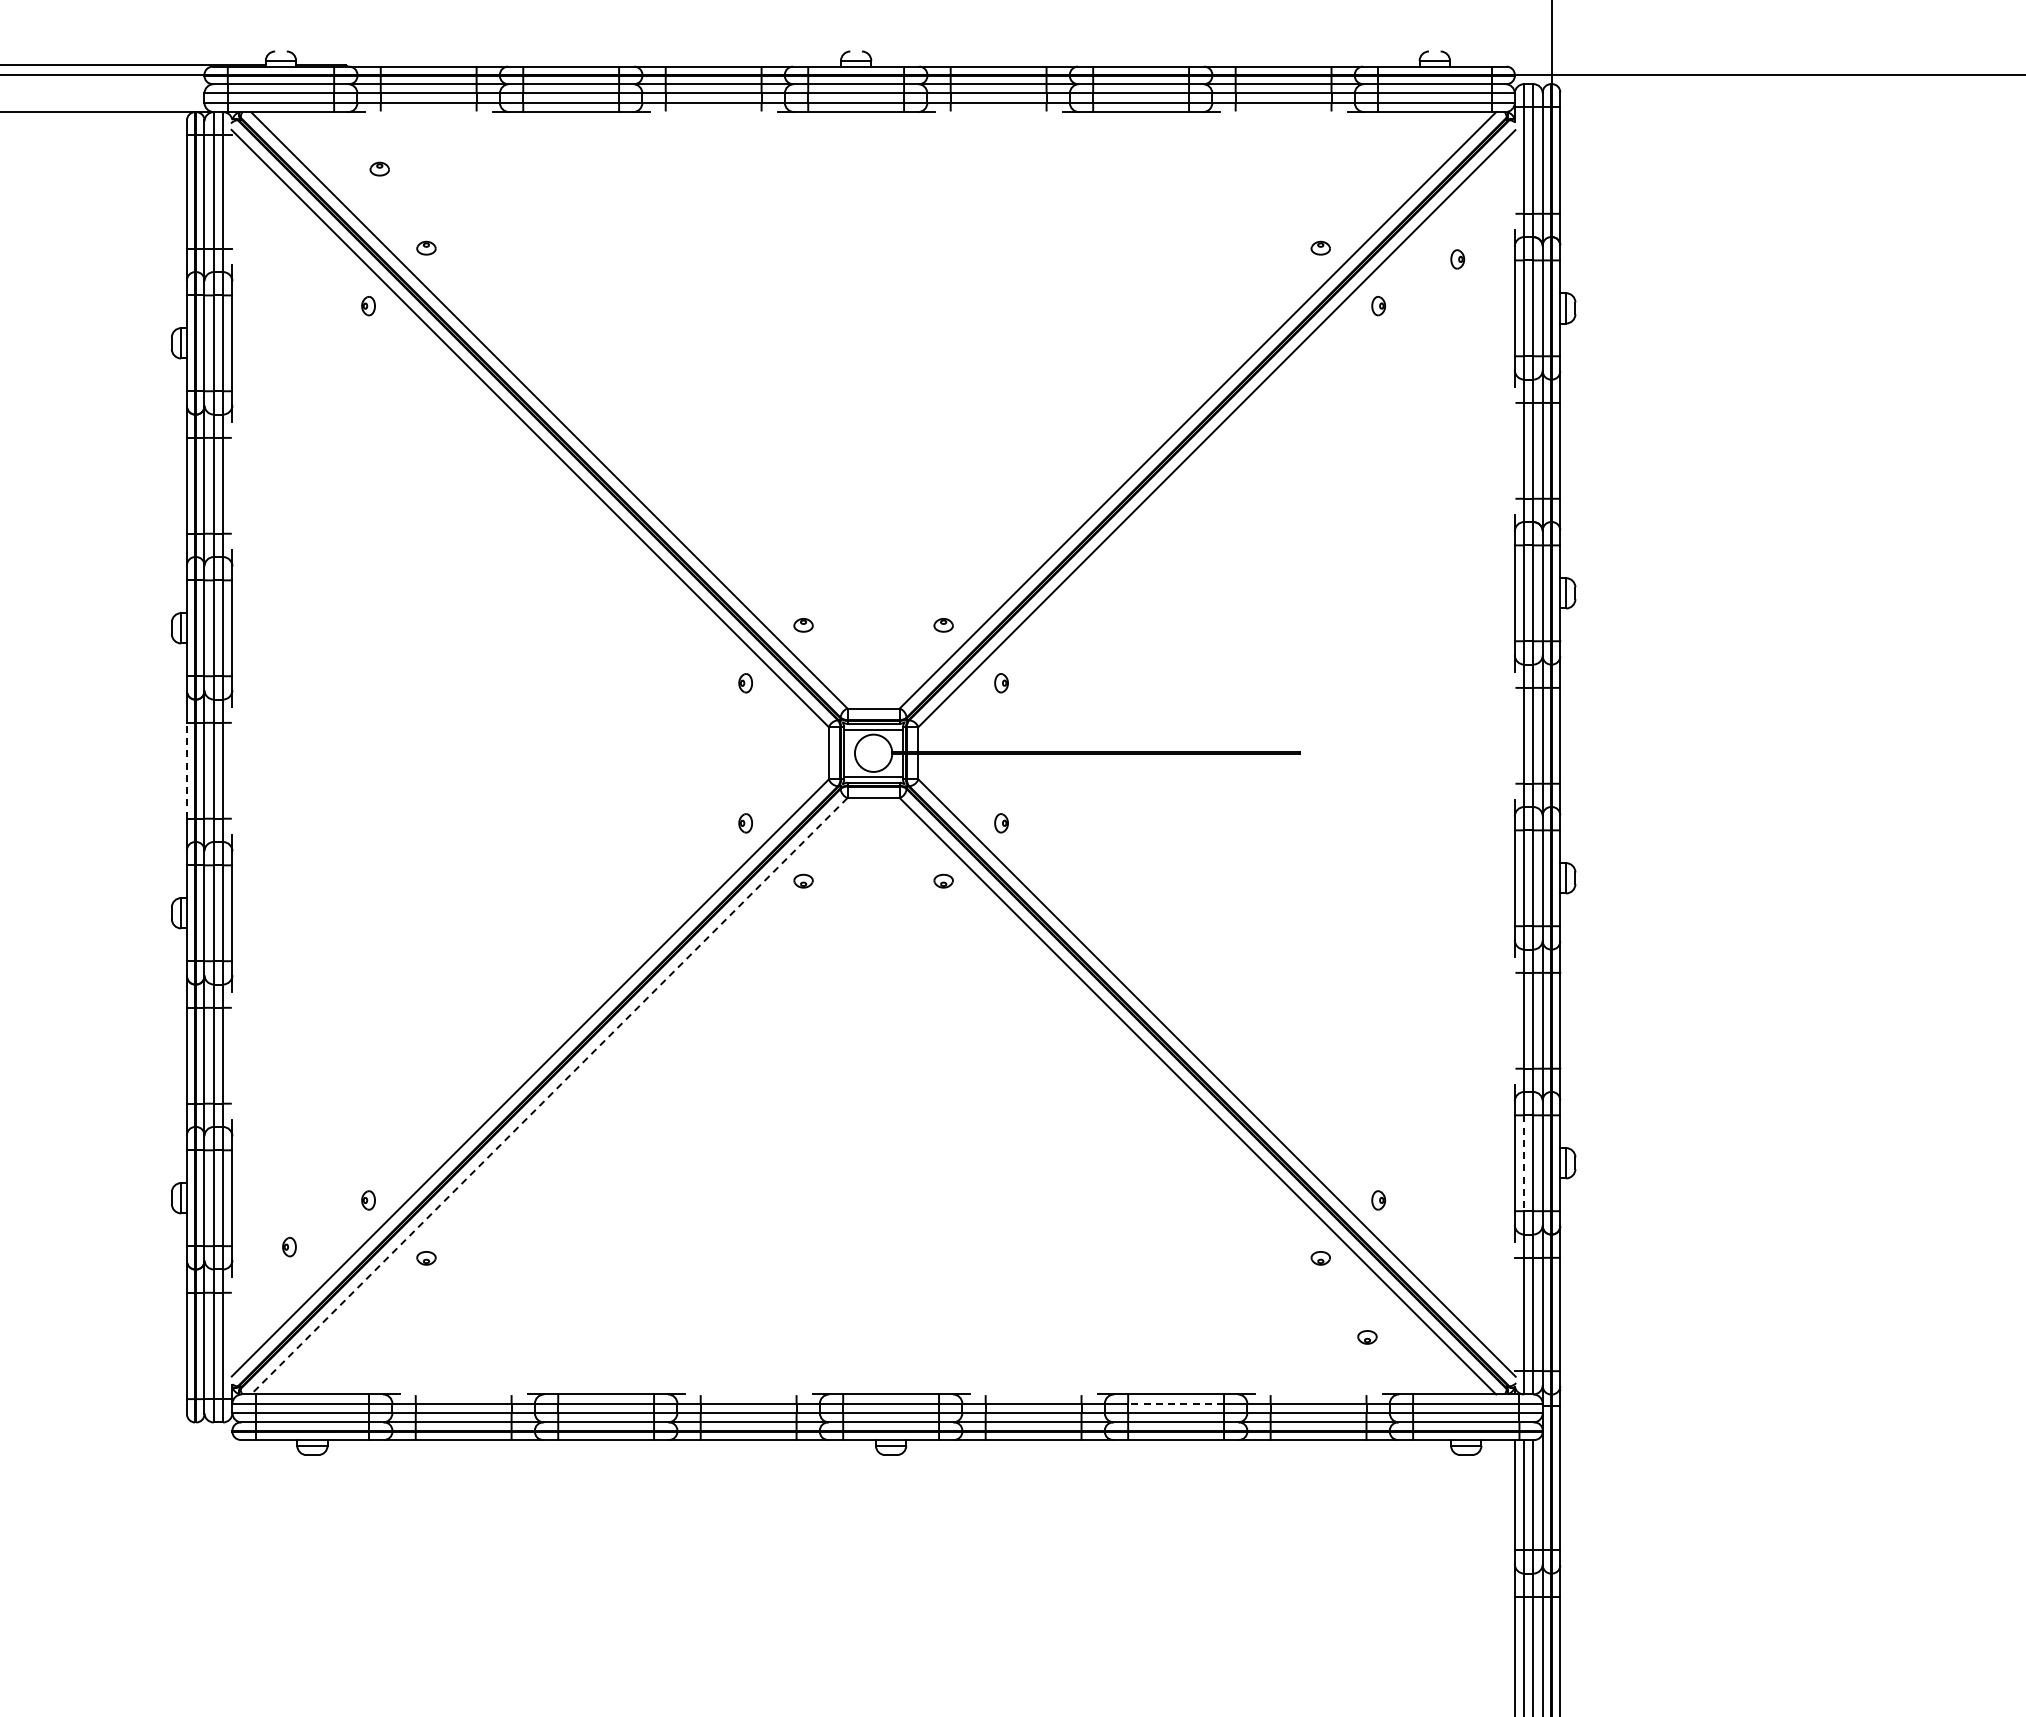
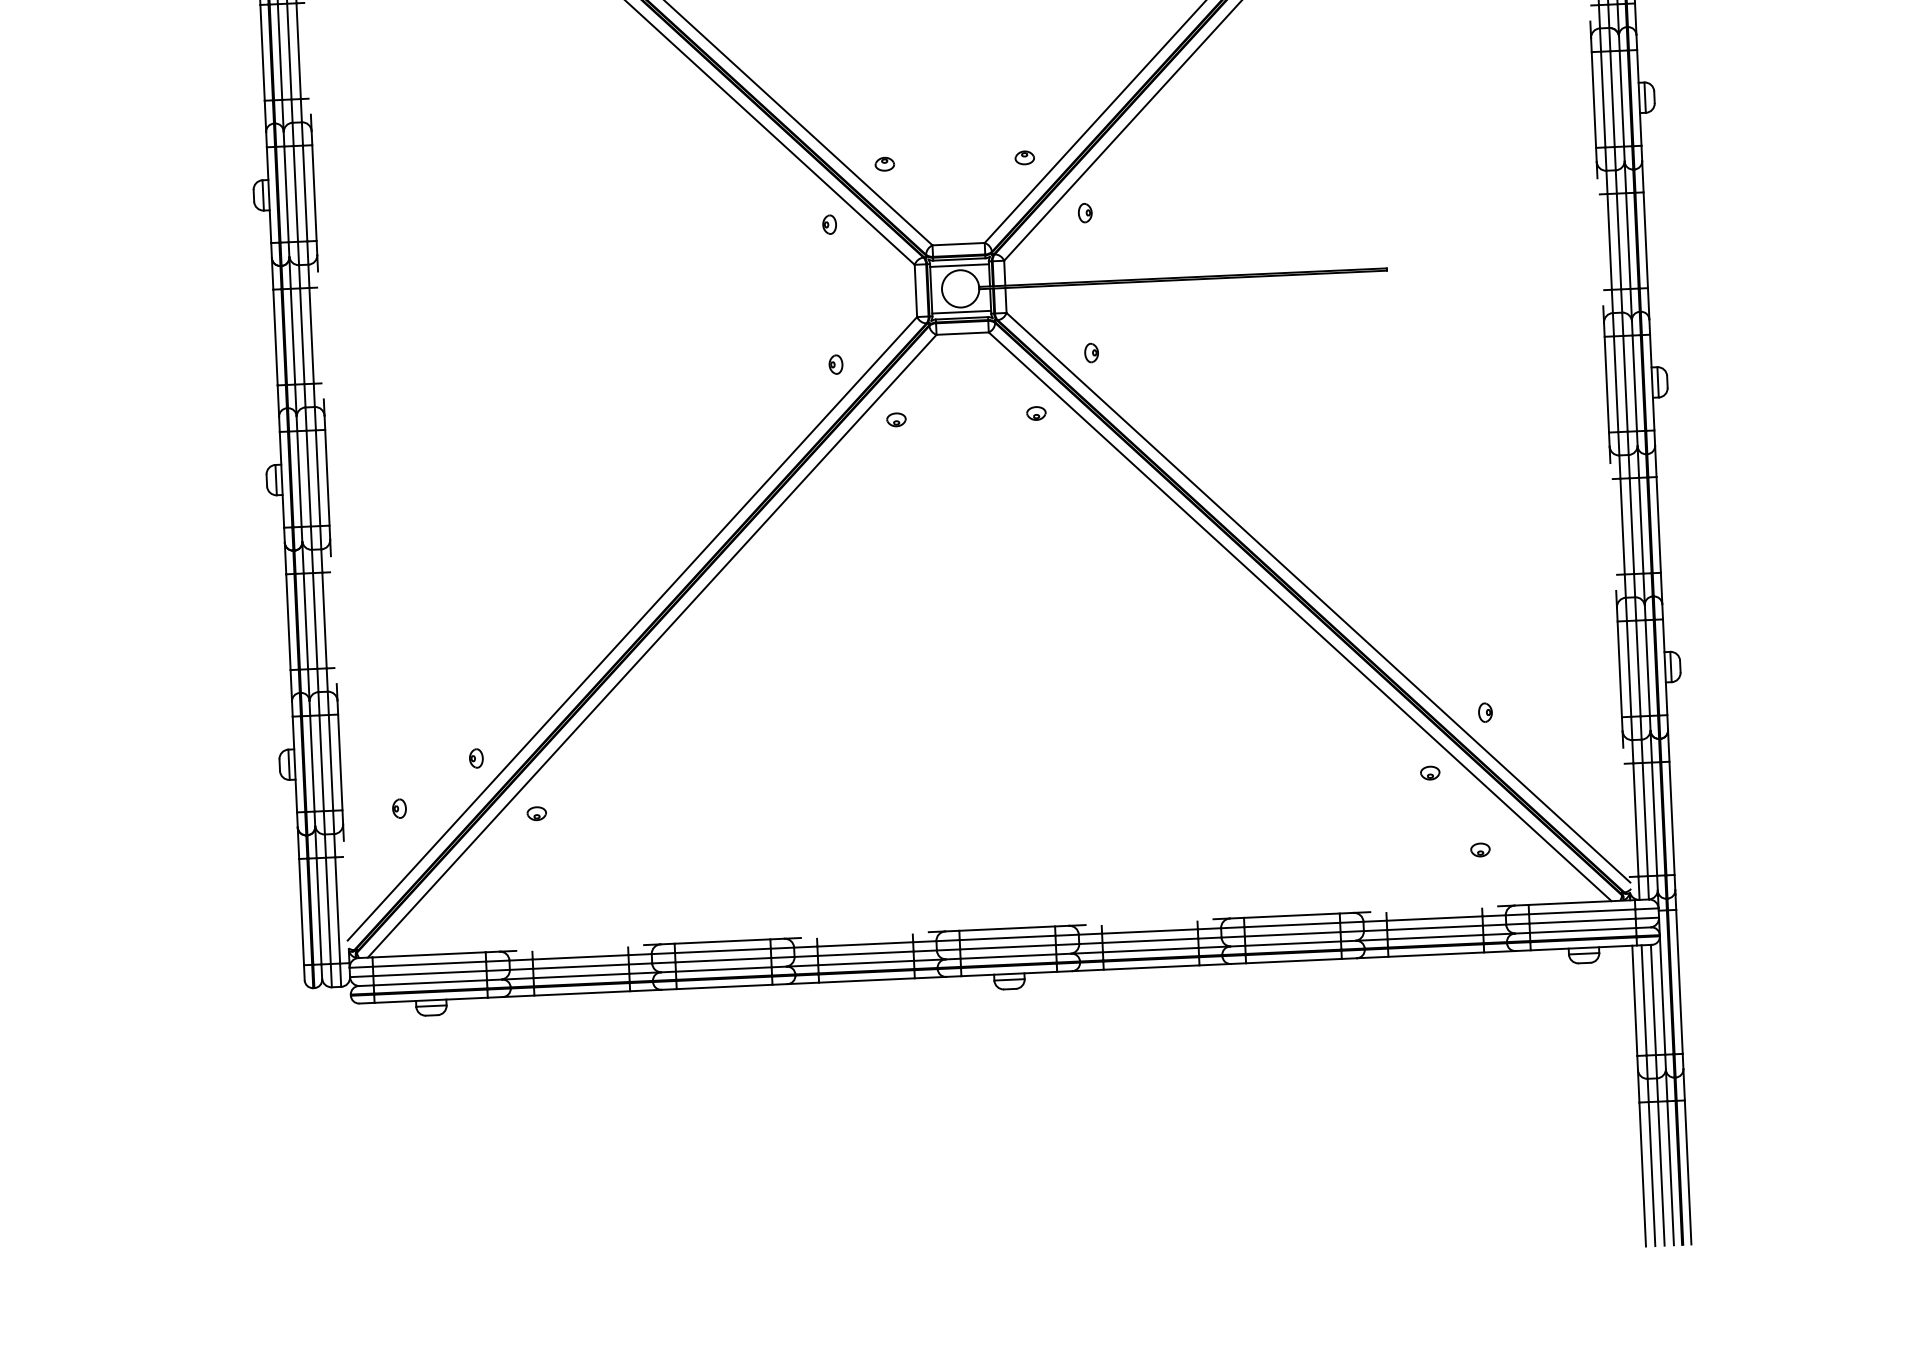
line: (187, 770) -> (276, 337), dashed -> solid
line: (549, 1096) -> (652, 646), dashed -> solid
line: (1524, 1163) -> (1629, 669), dashed -> solid
line: (1176, 1403) -> (1292, 924), dashed -> solid

